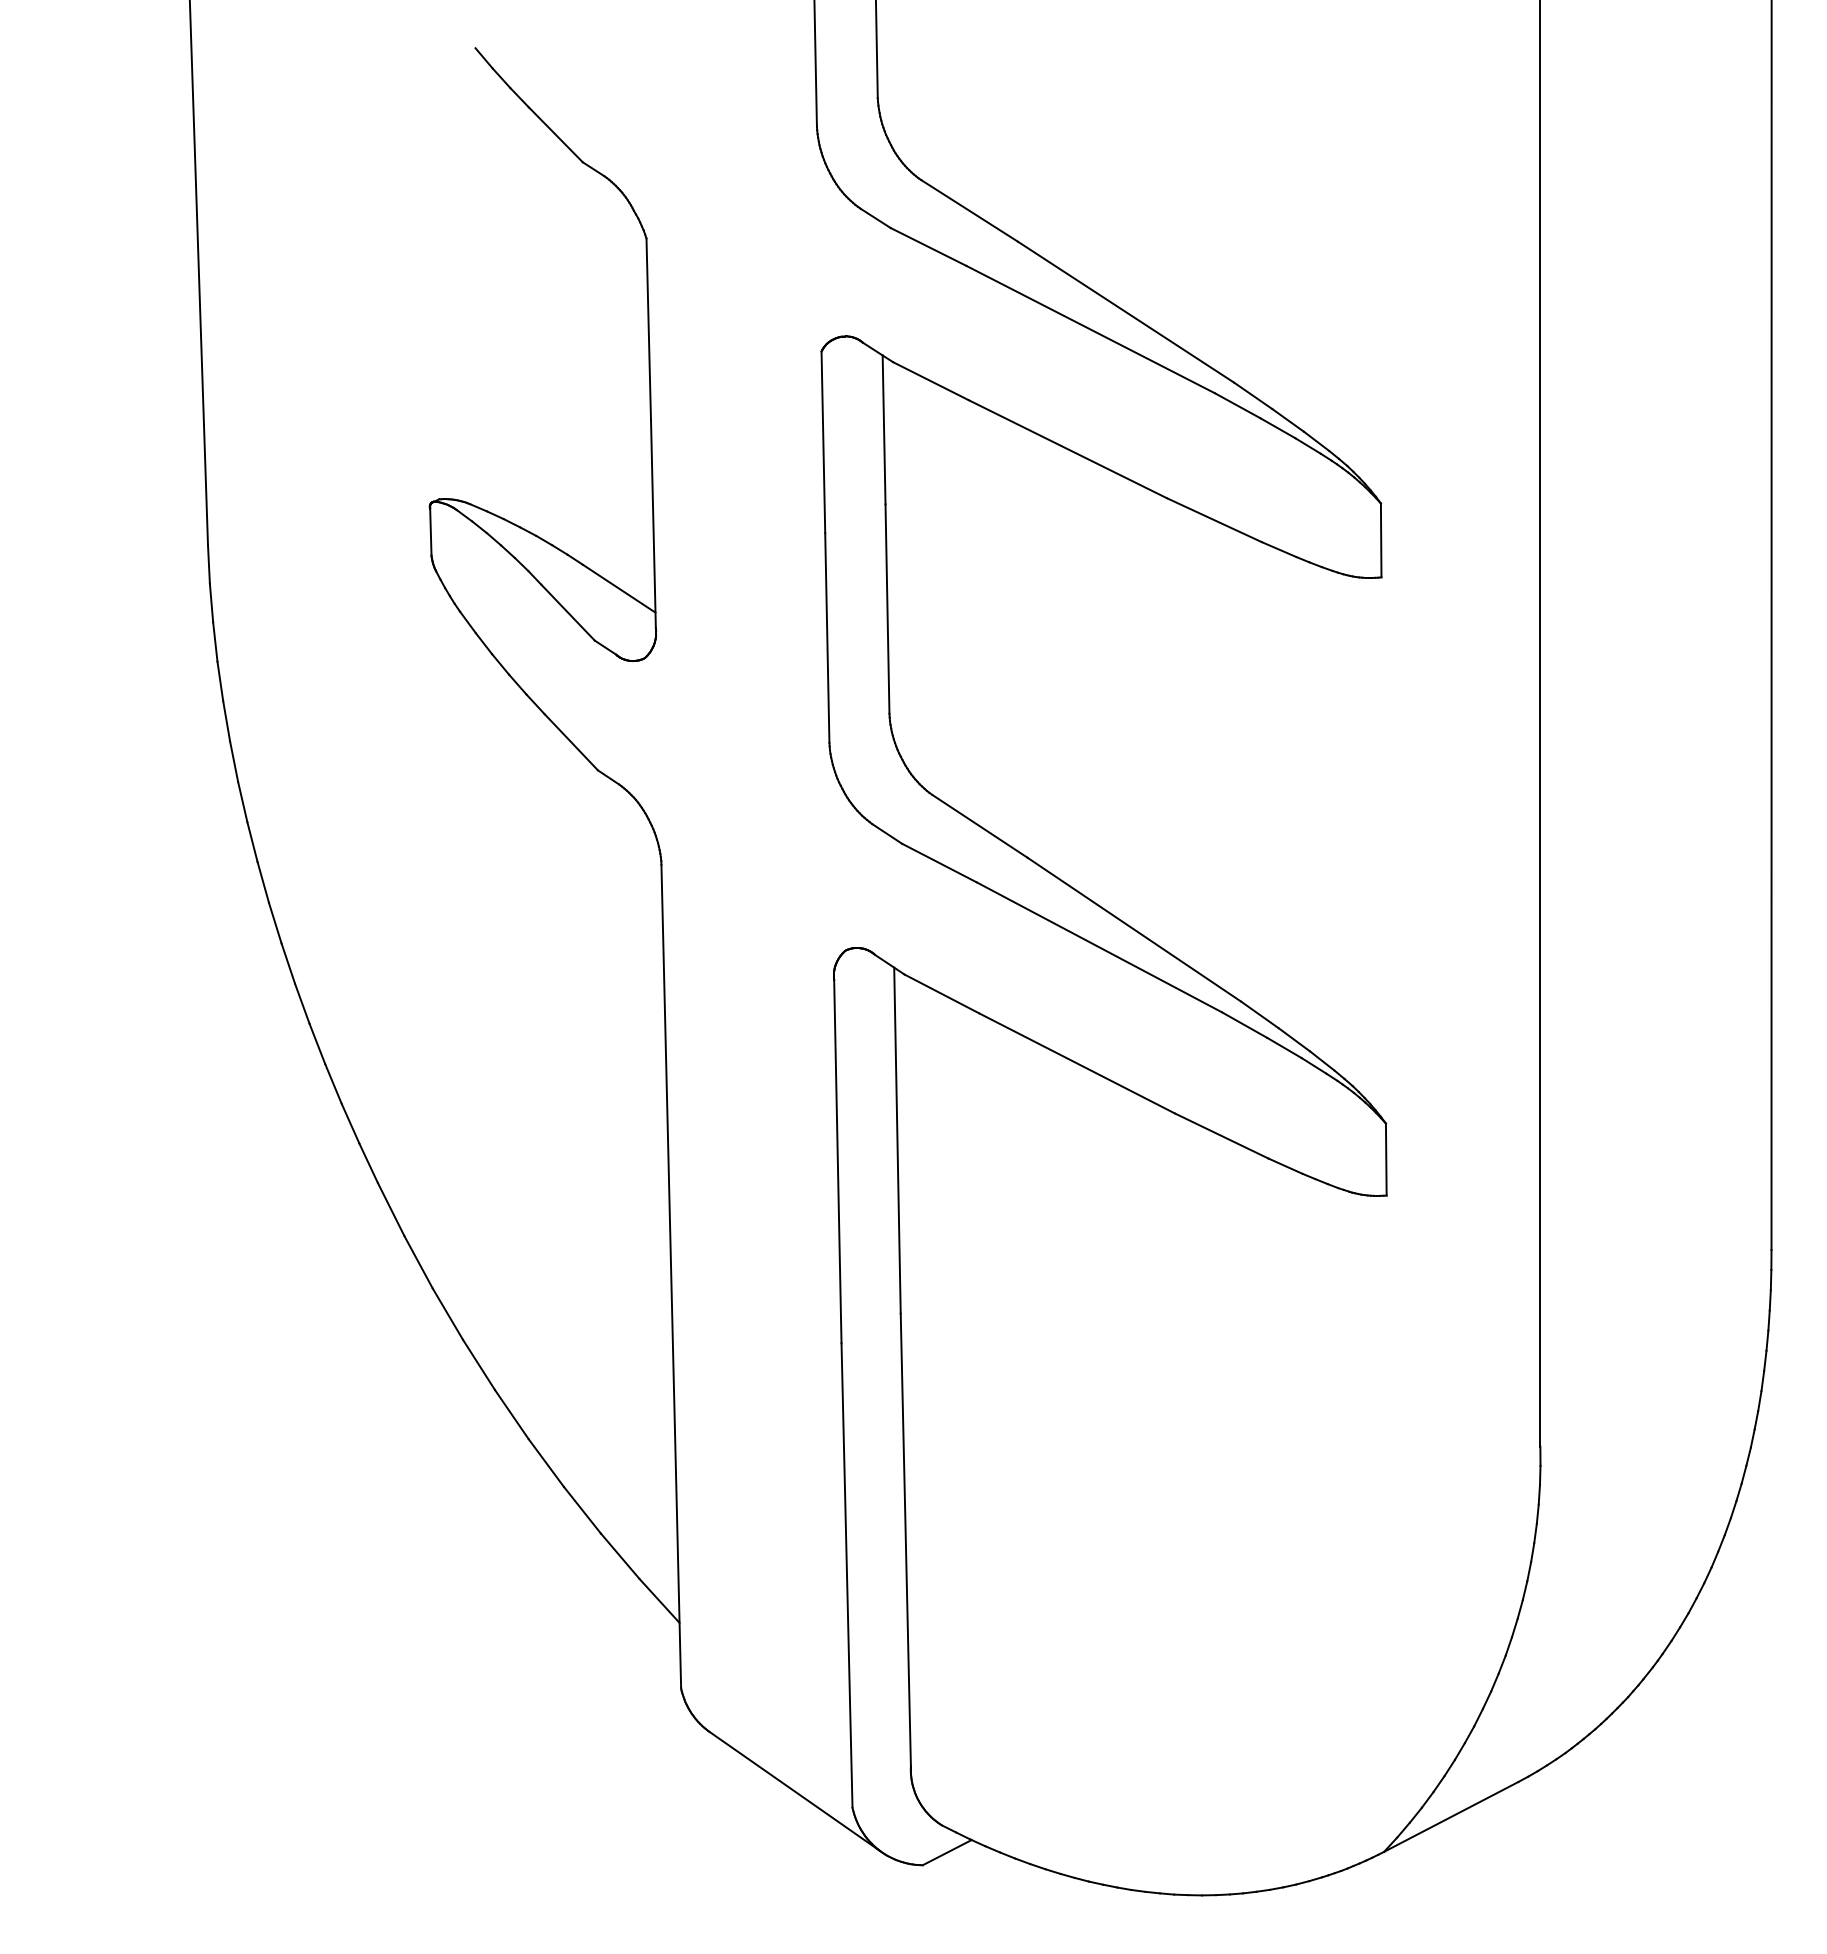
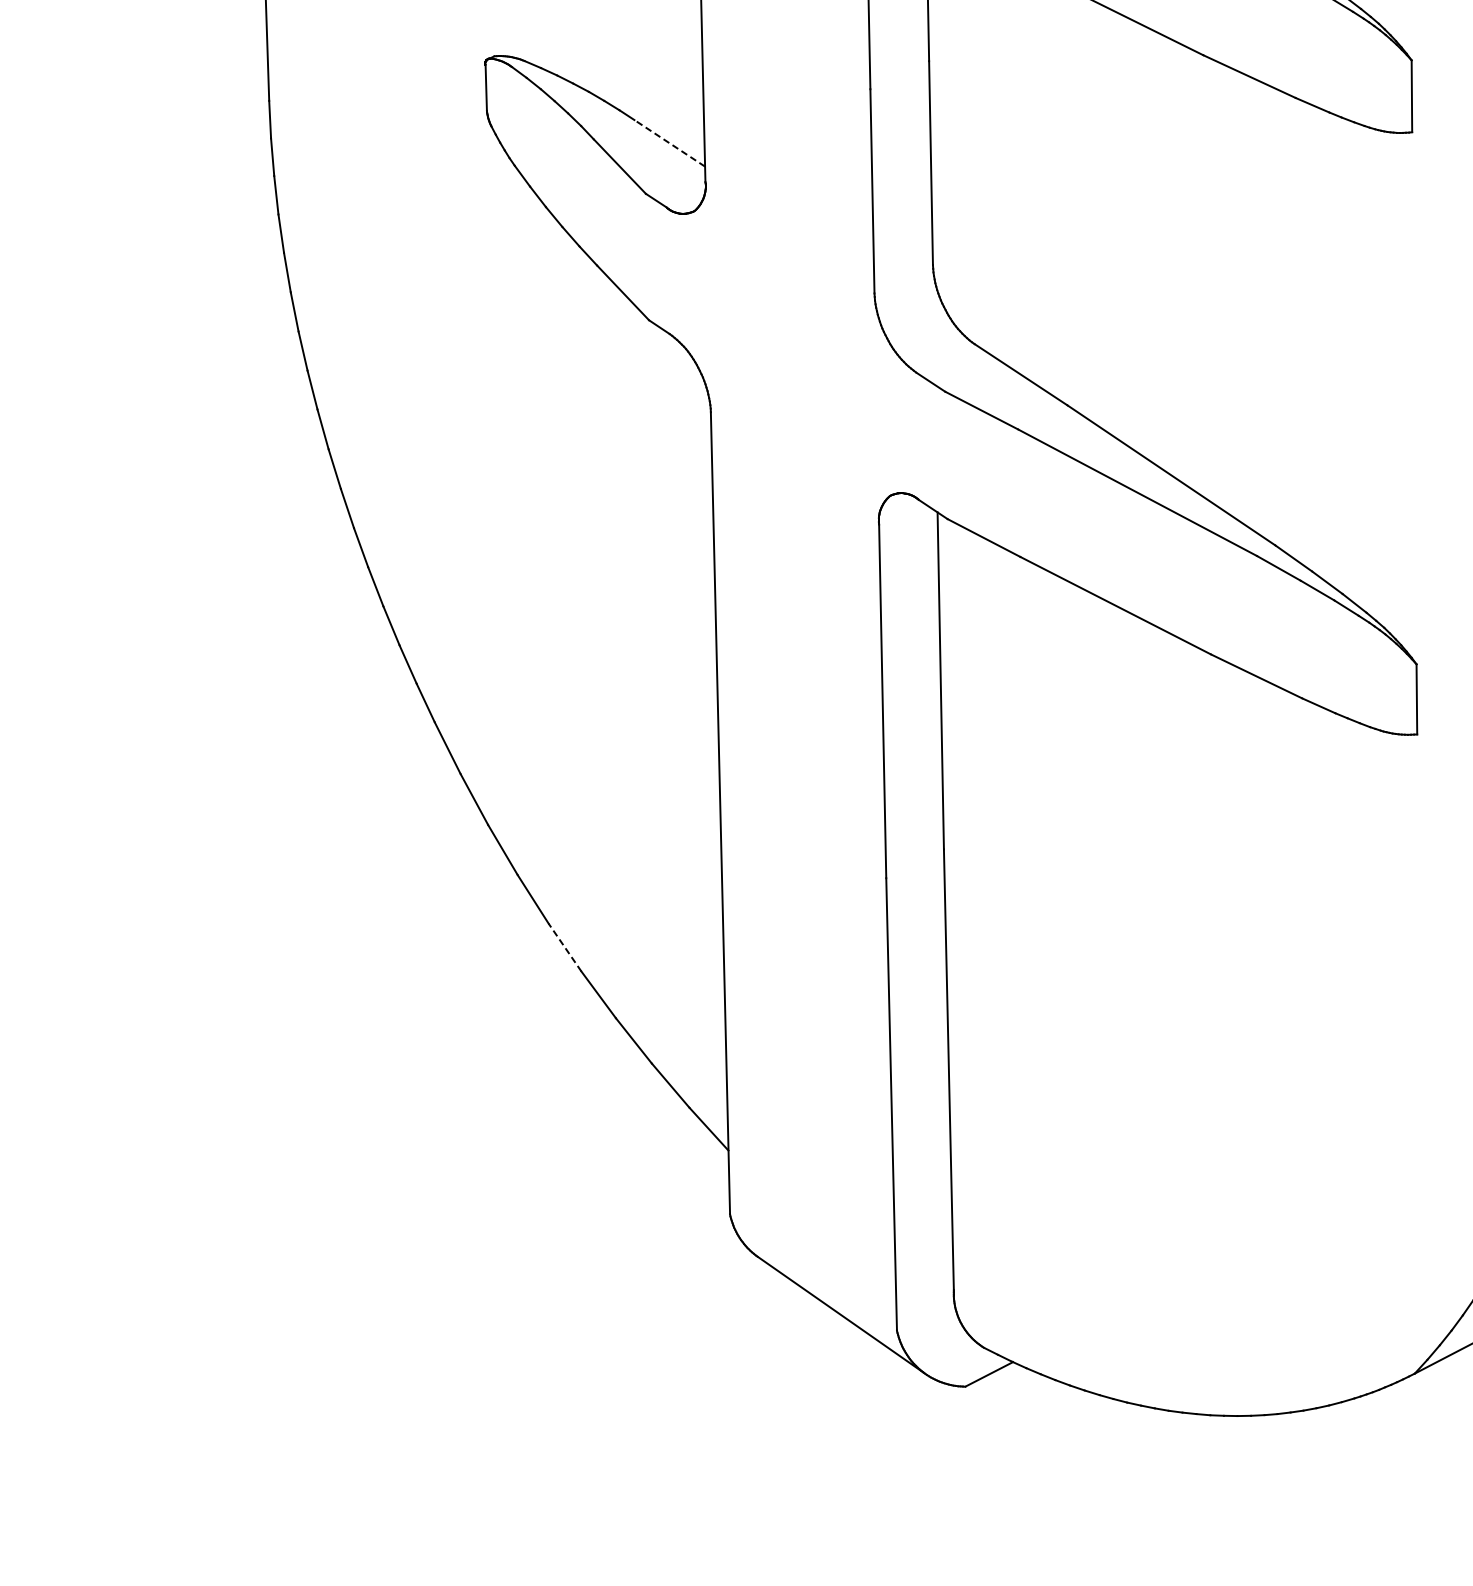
line: (618, 588) -> (669, 143), solid -> dashed
line: (511, 1414) -> (564, 947), solid -> dashed

